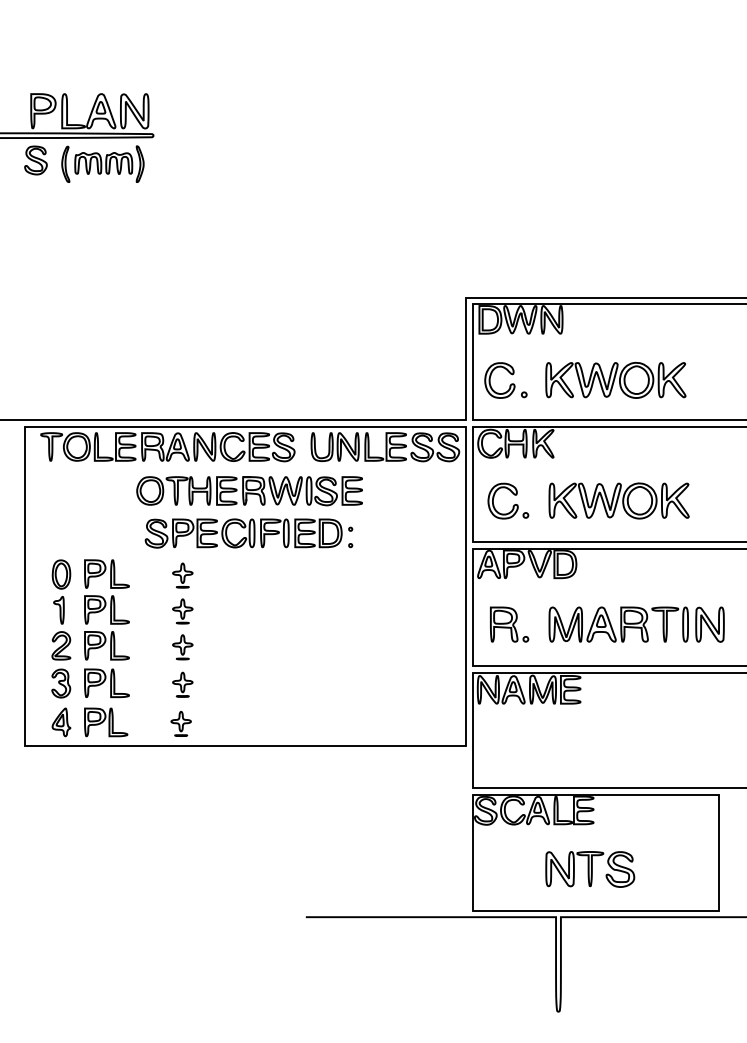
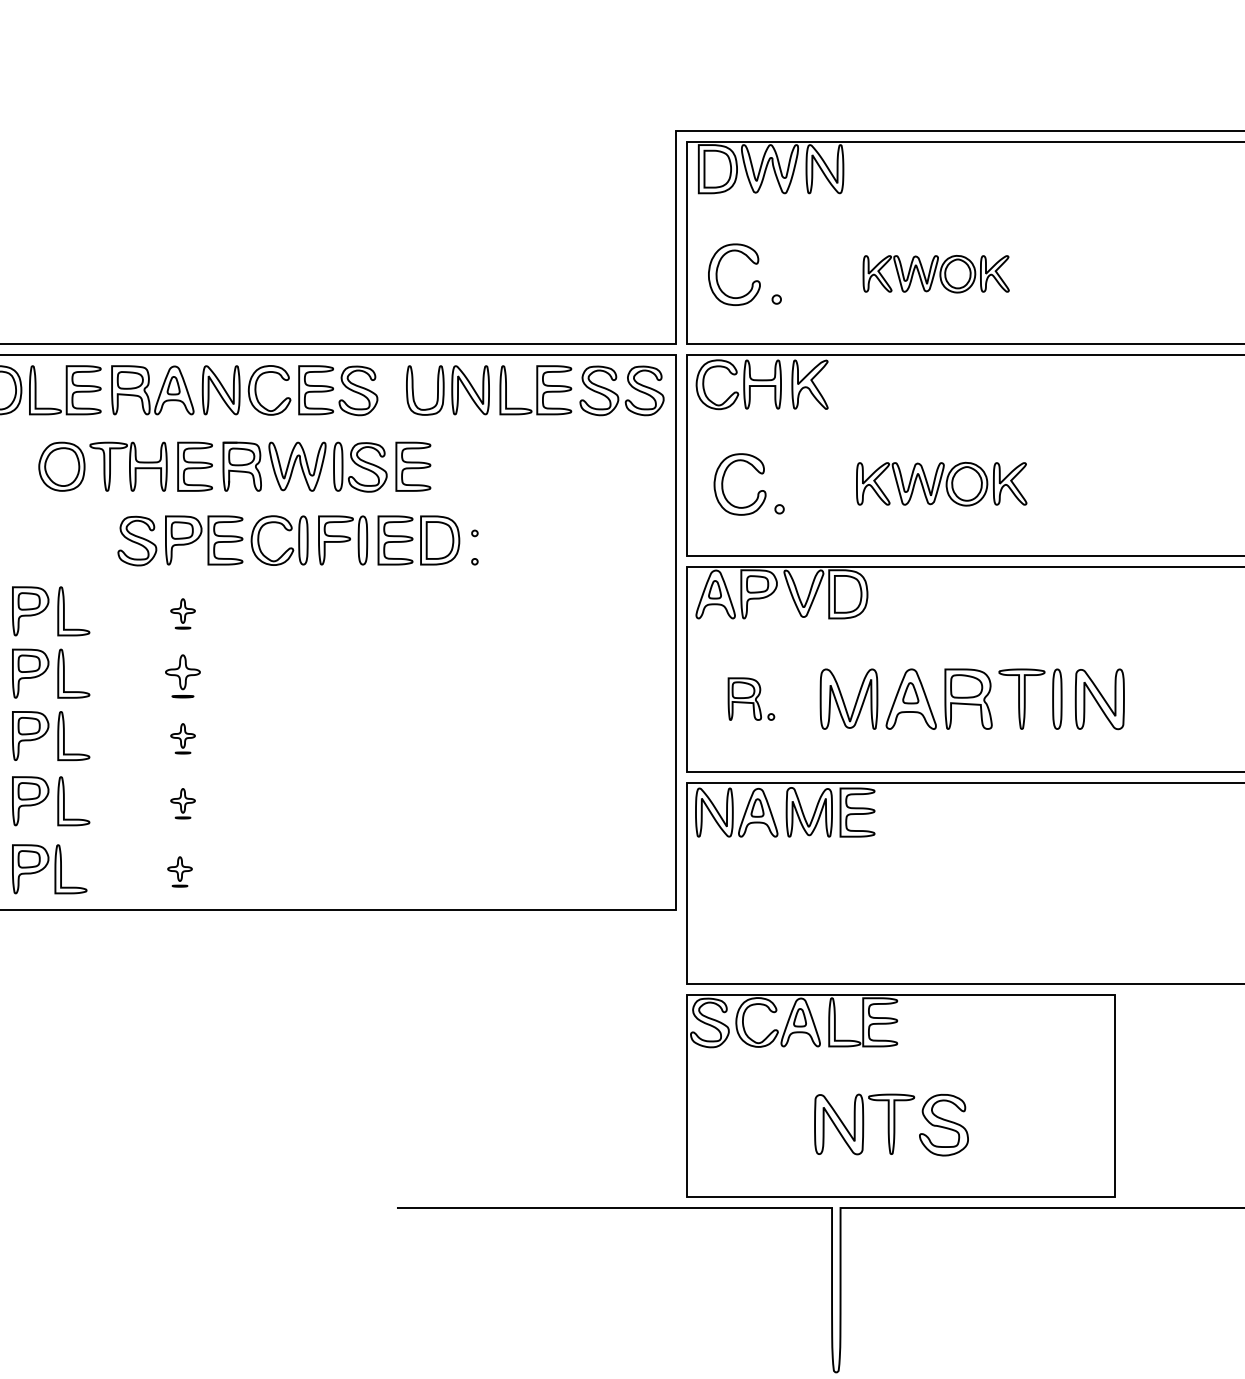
part: (615, 379) -> (935, 272), size x0.6
part: (249, 491) -> (234, 467), moved
part: (618, 500) -> (940, 483), size x0.7
part: (182, 575) -> (182, 613), size x0.7
part: (509, 624) -> (751, 698), size x0.7
part: (182, 647) -> (182, 738), size x0.7
part: (182, 684) -> (182, 803), size x0.7
part: (180, 723) -> (178, 871), size x0.7

